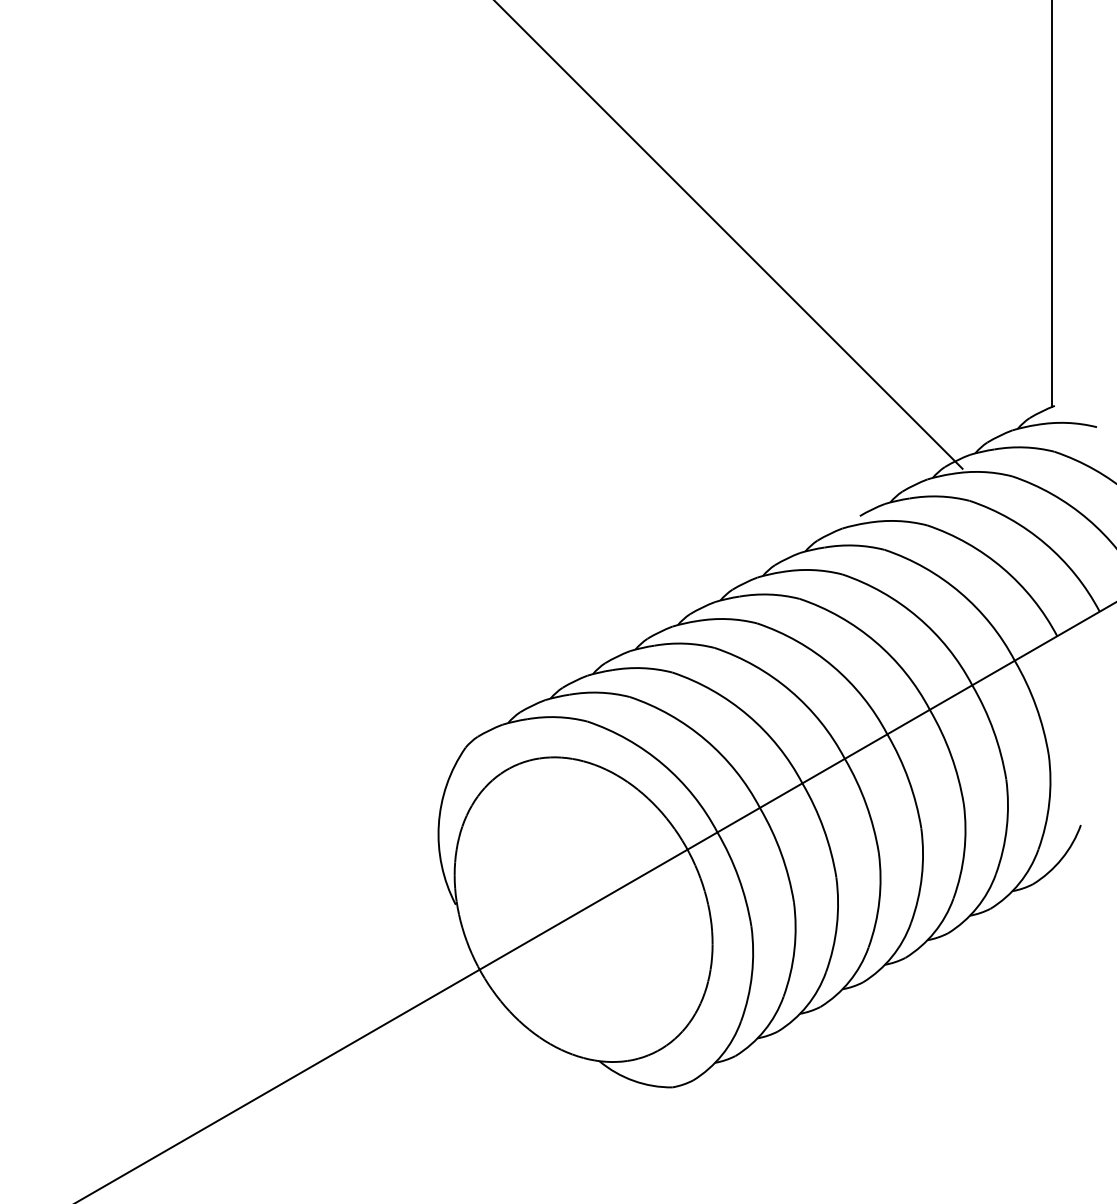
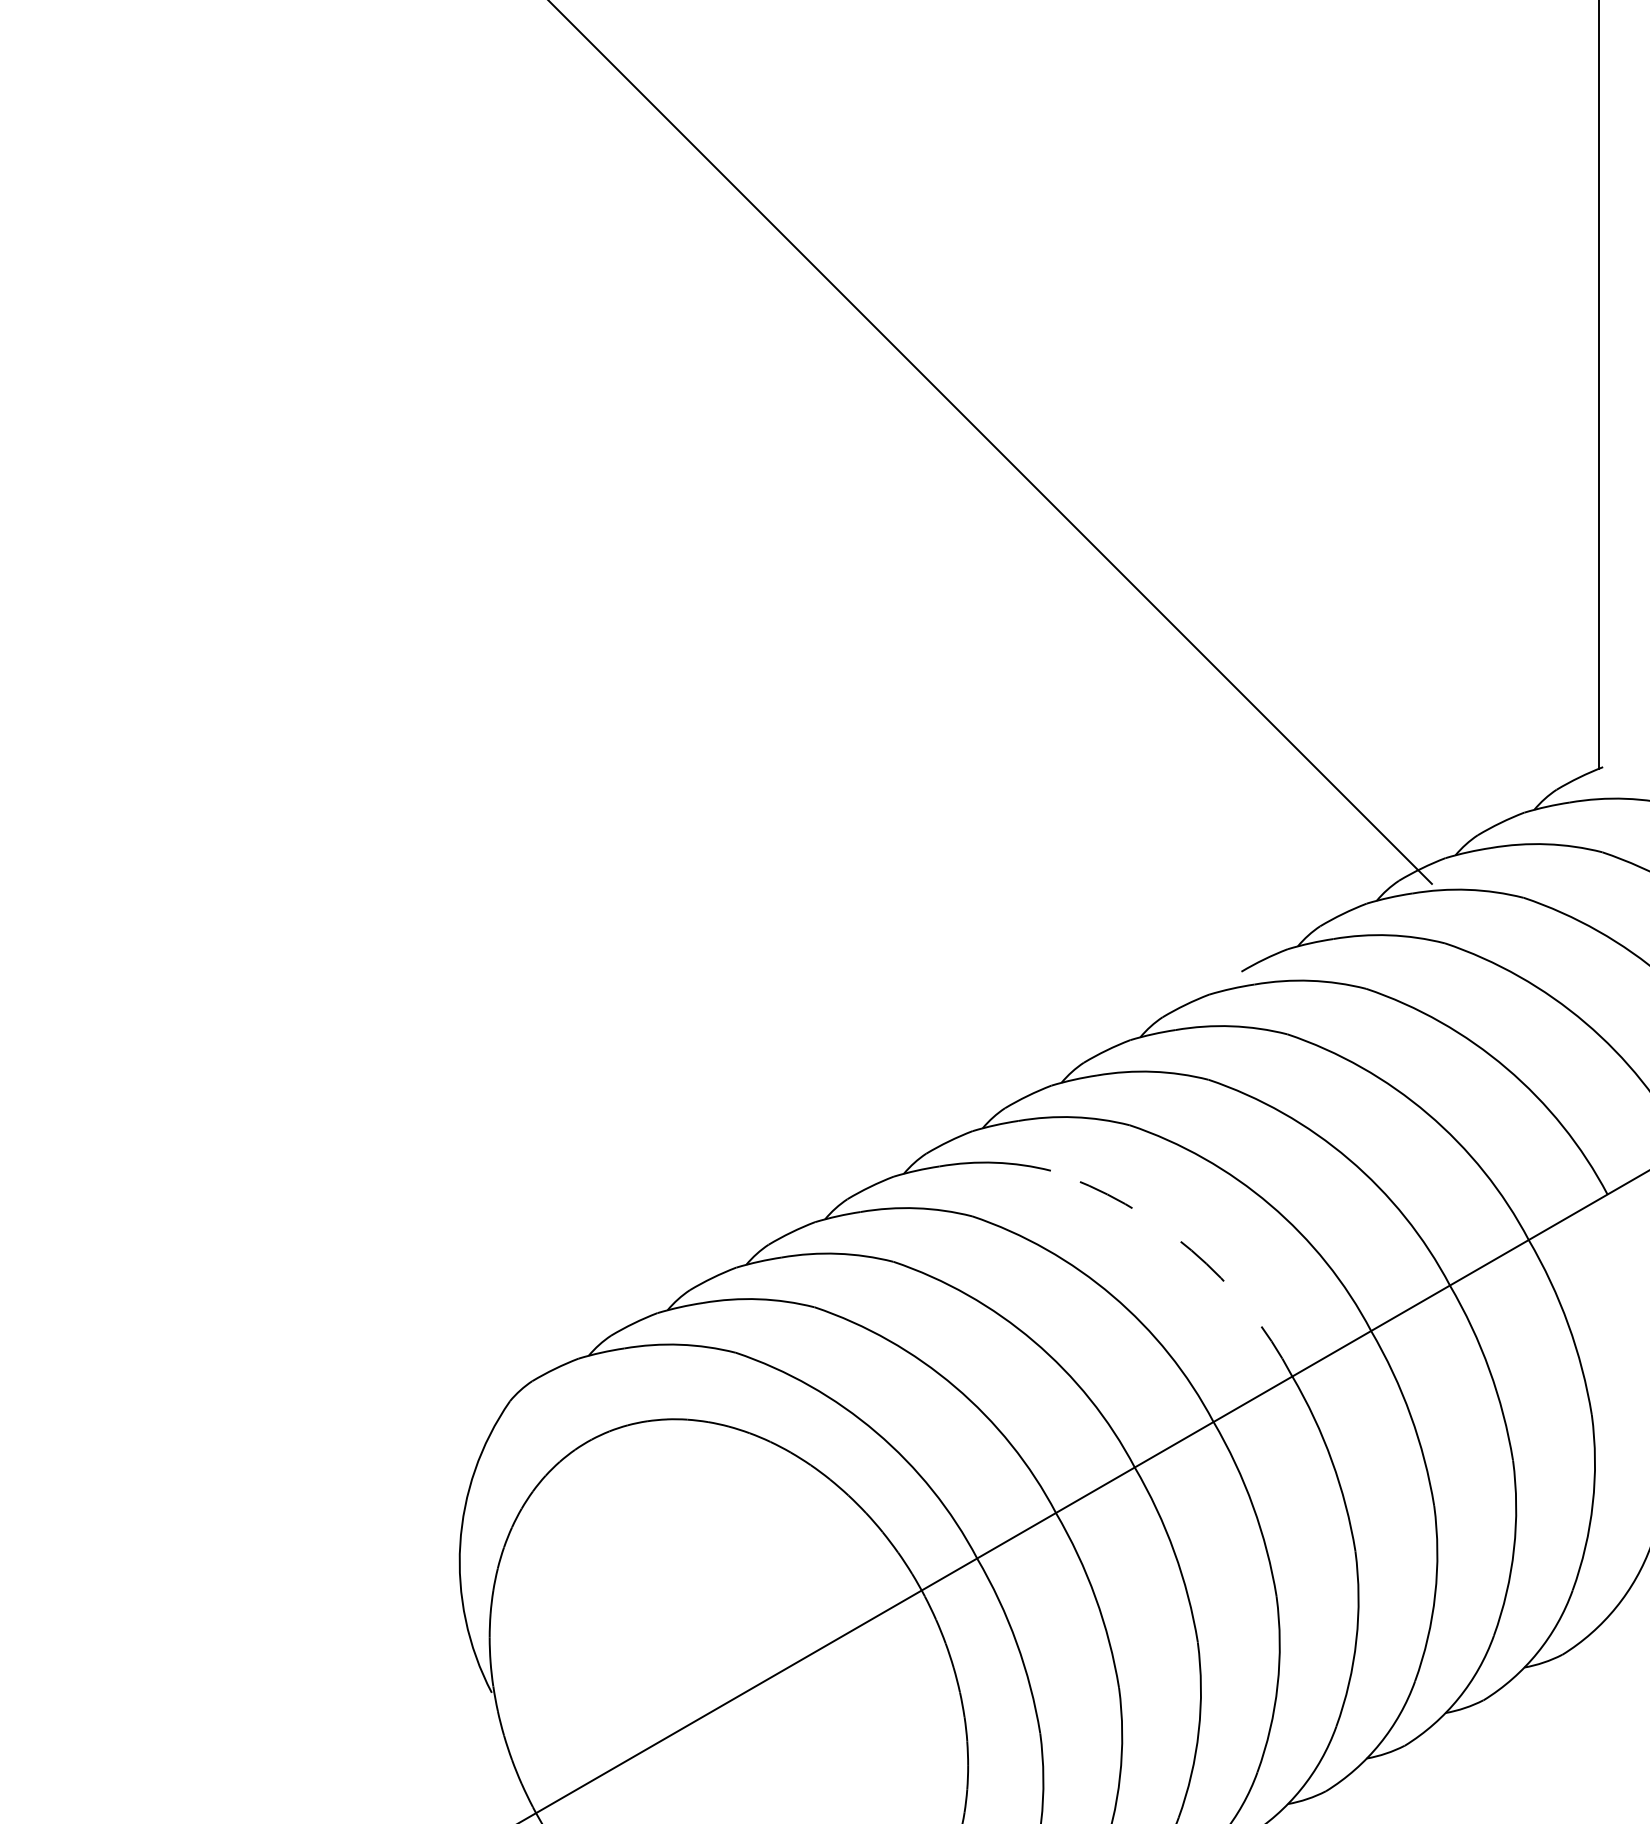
arc: (832, 666) -> (1190, 1250), solid -> dashed

